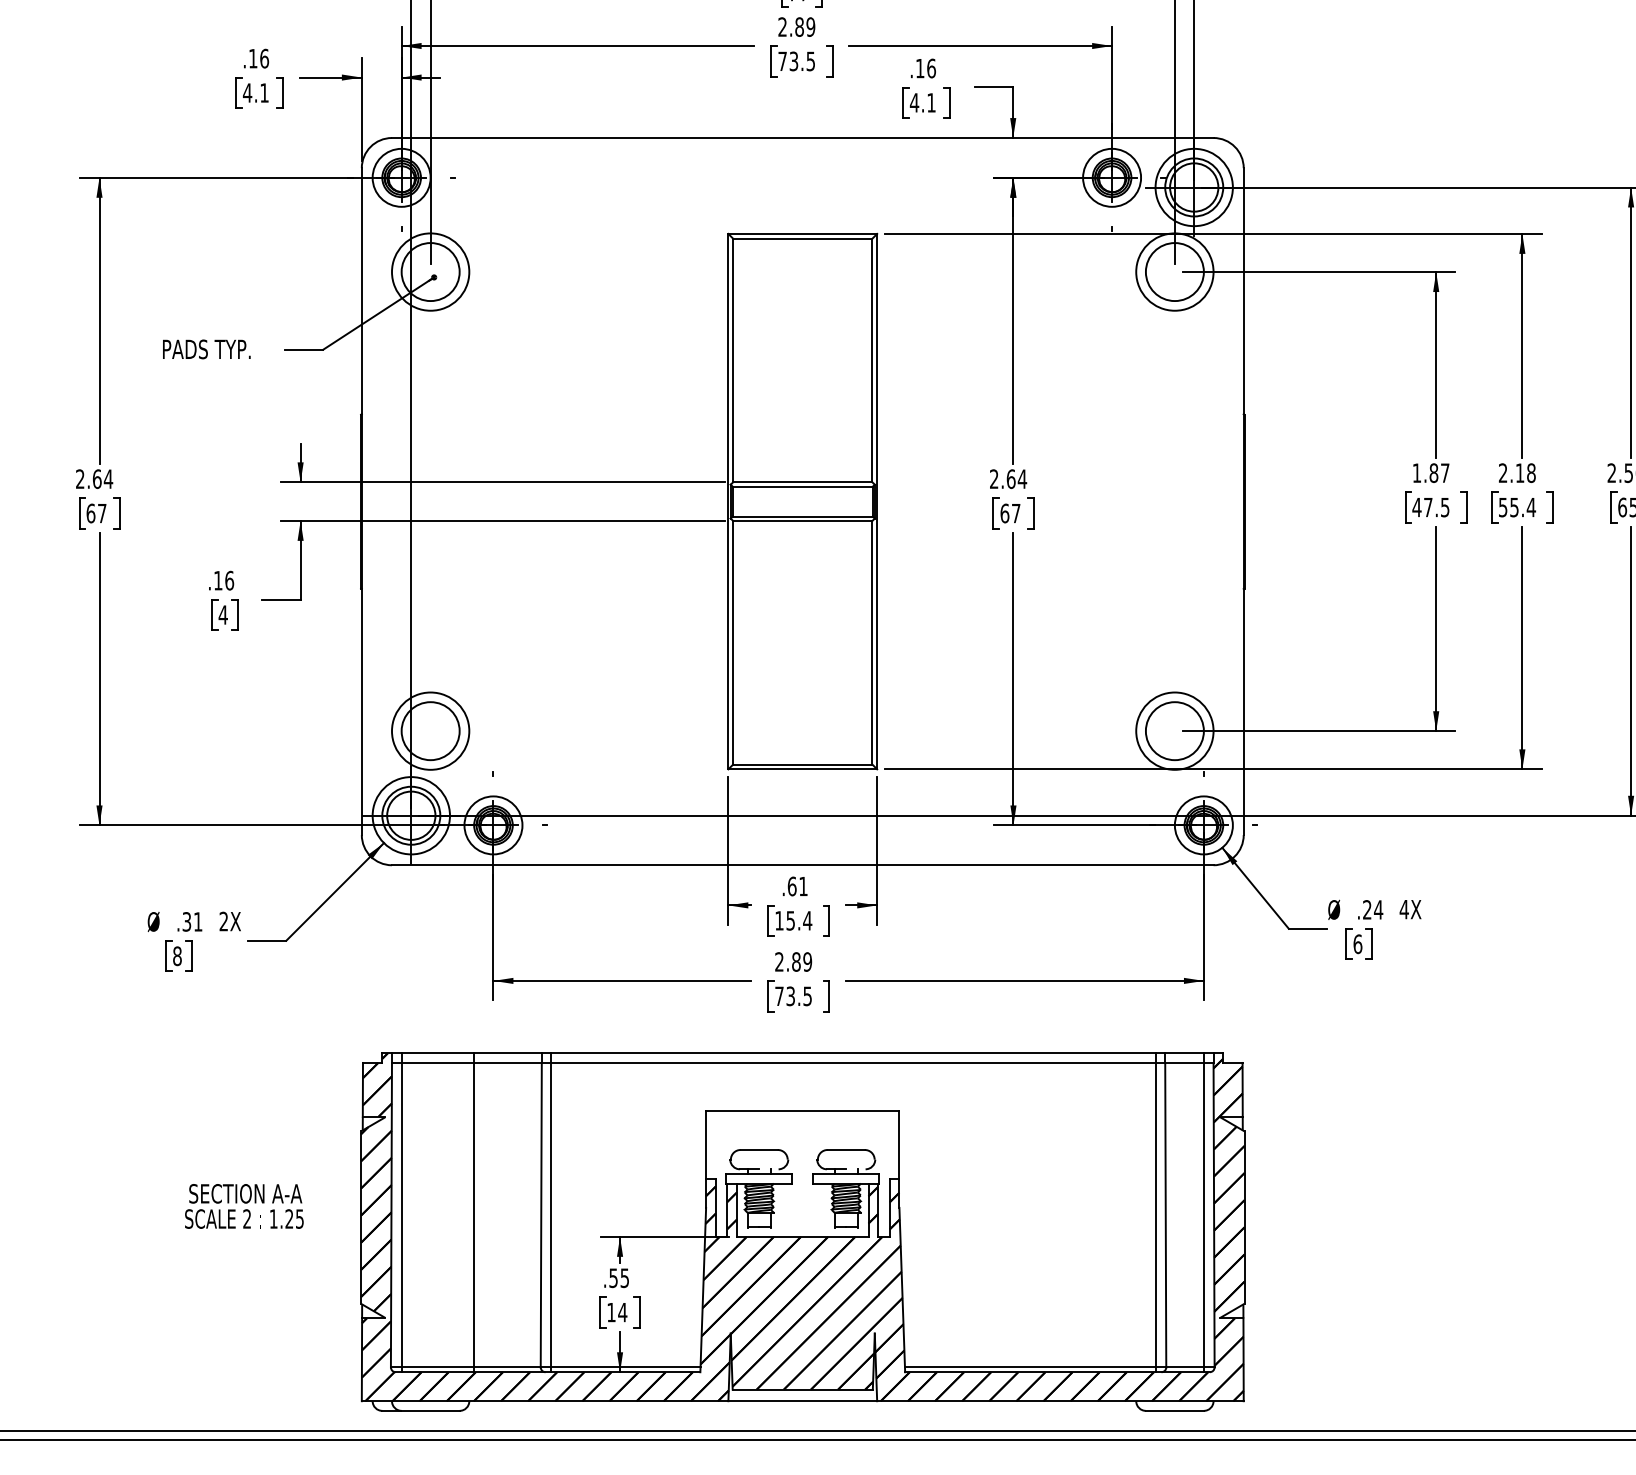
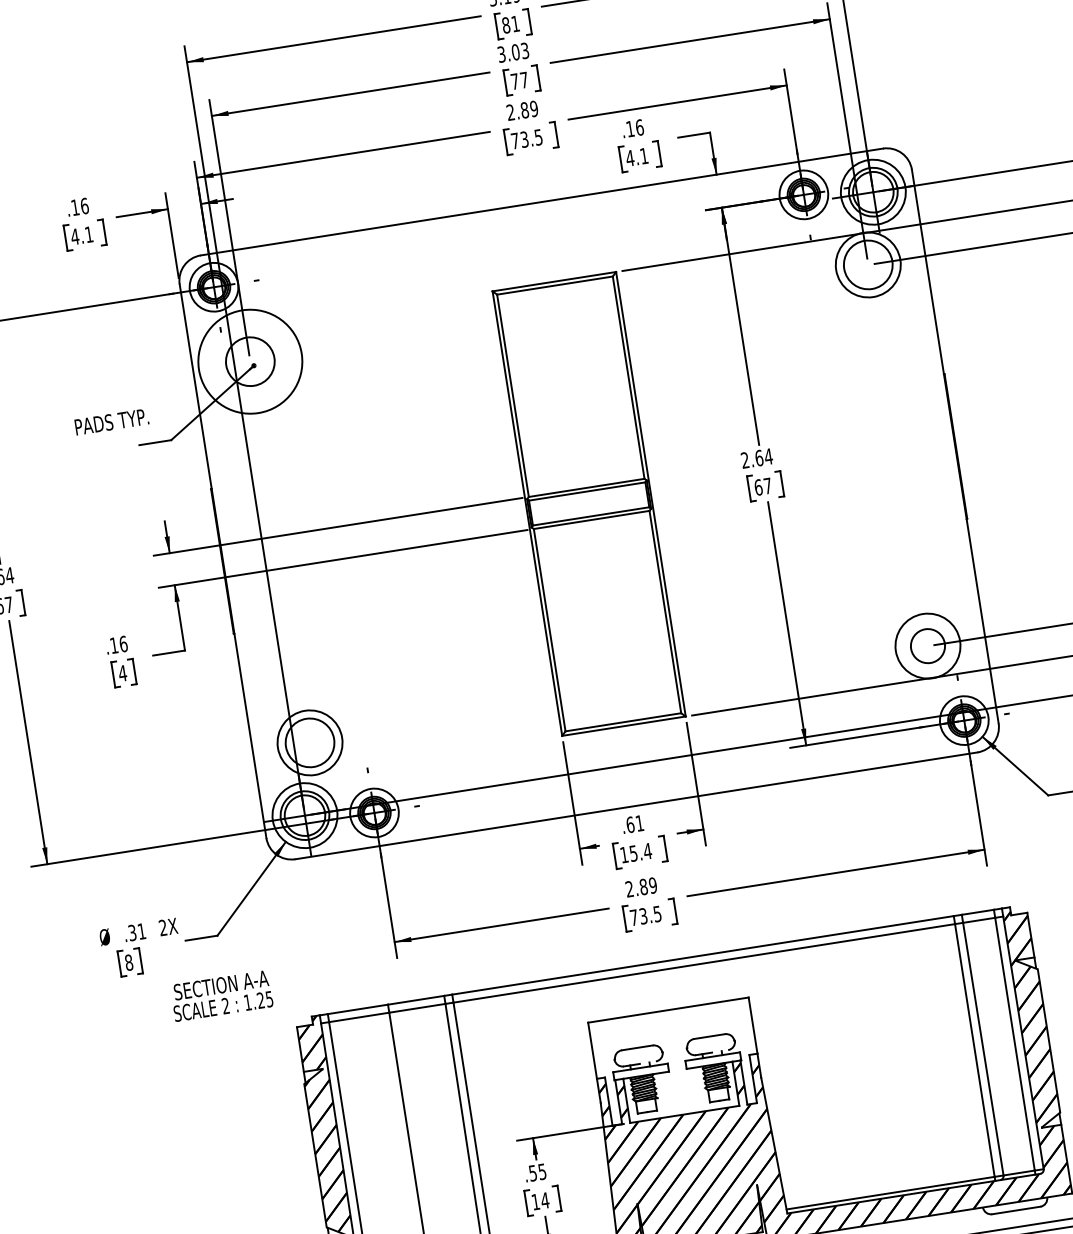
circle: (430, 271) -> (250, 361), size x1.6
text: (206, 349) -> (111, 422), moved
circle: (1174, 731) -> (927, 646), size x0.7
text: (244, 1206) -> (221, 996), moved

